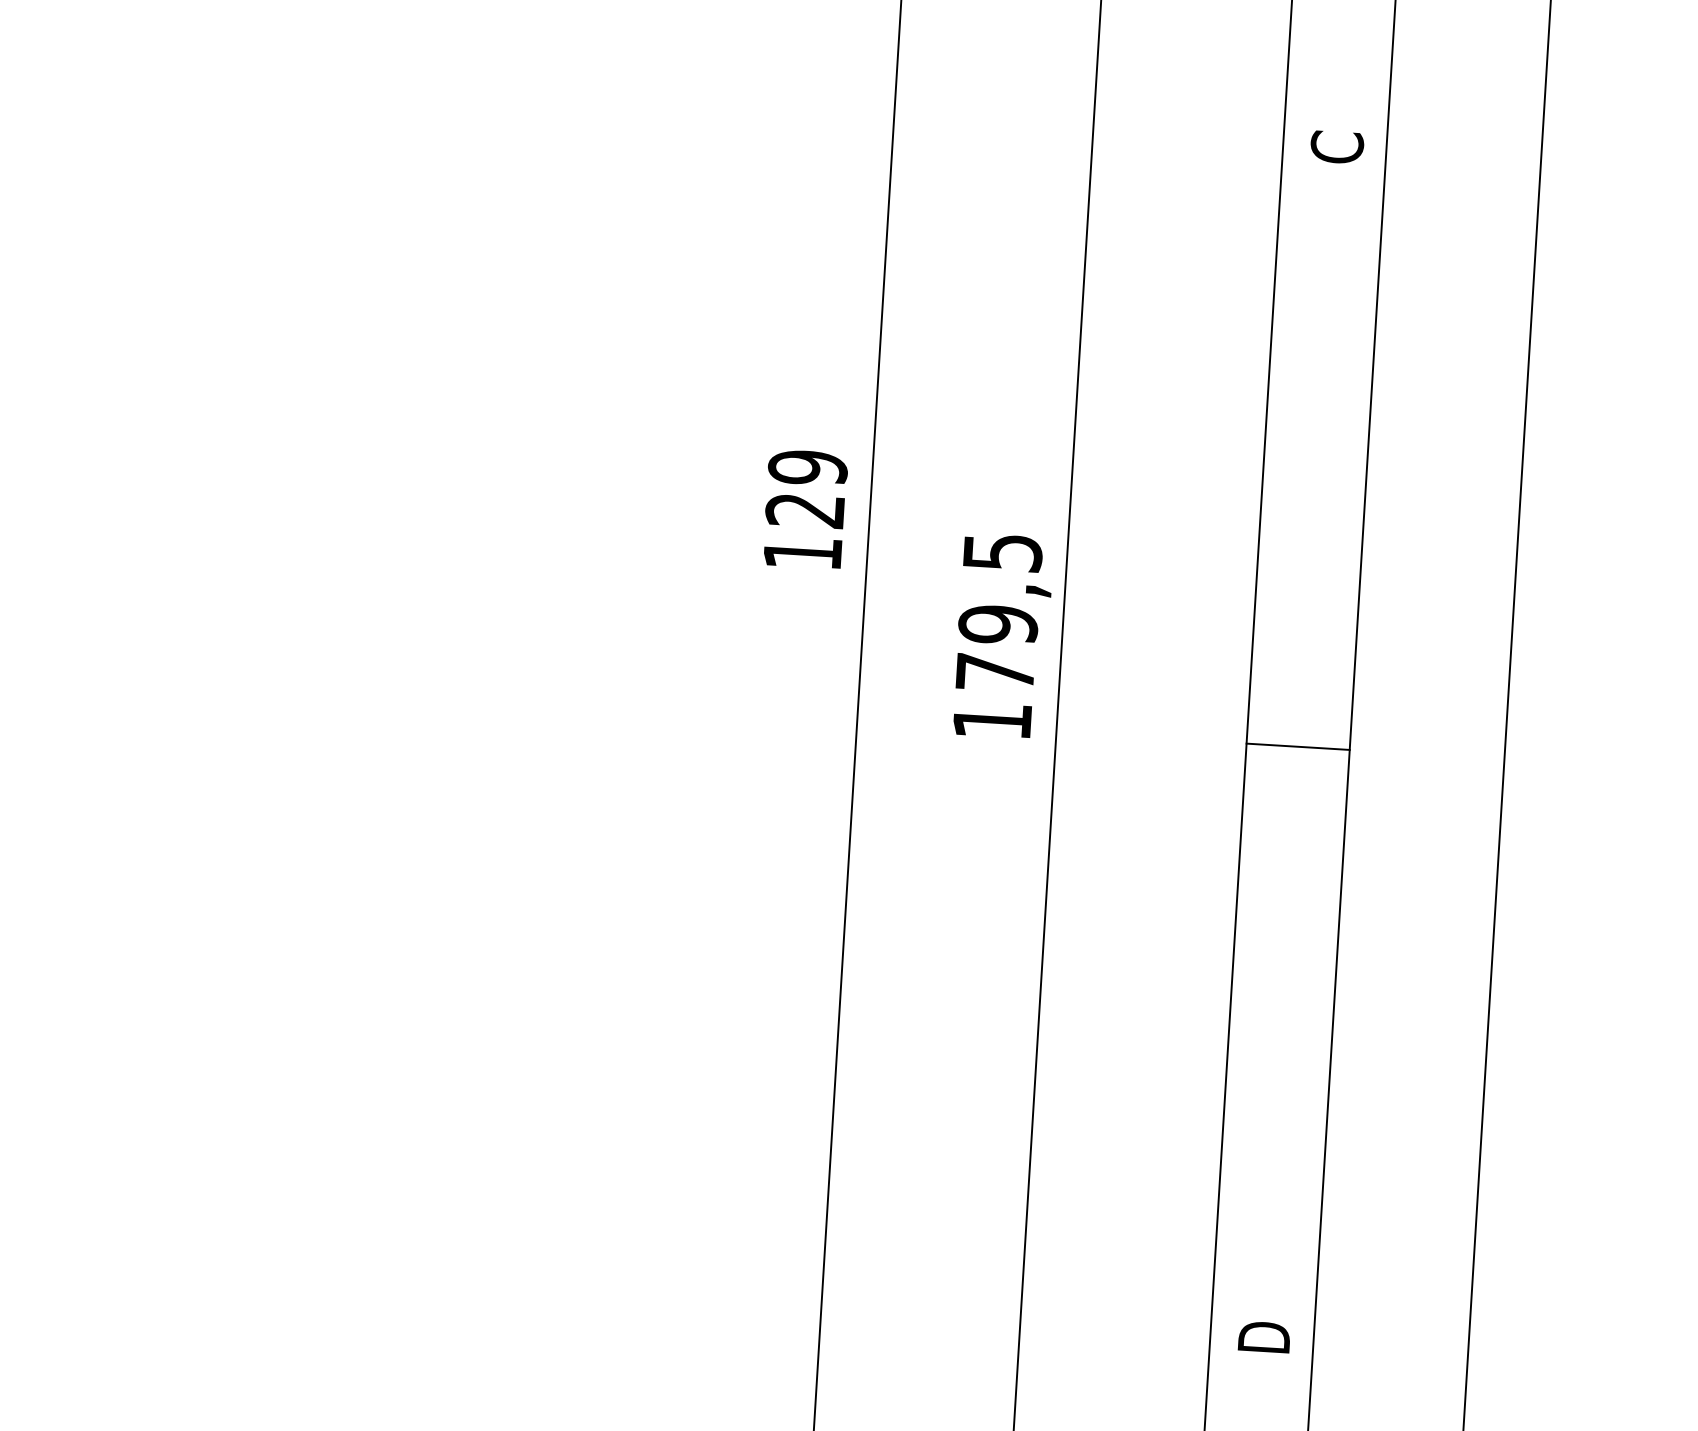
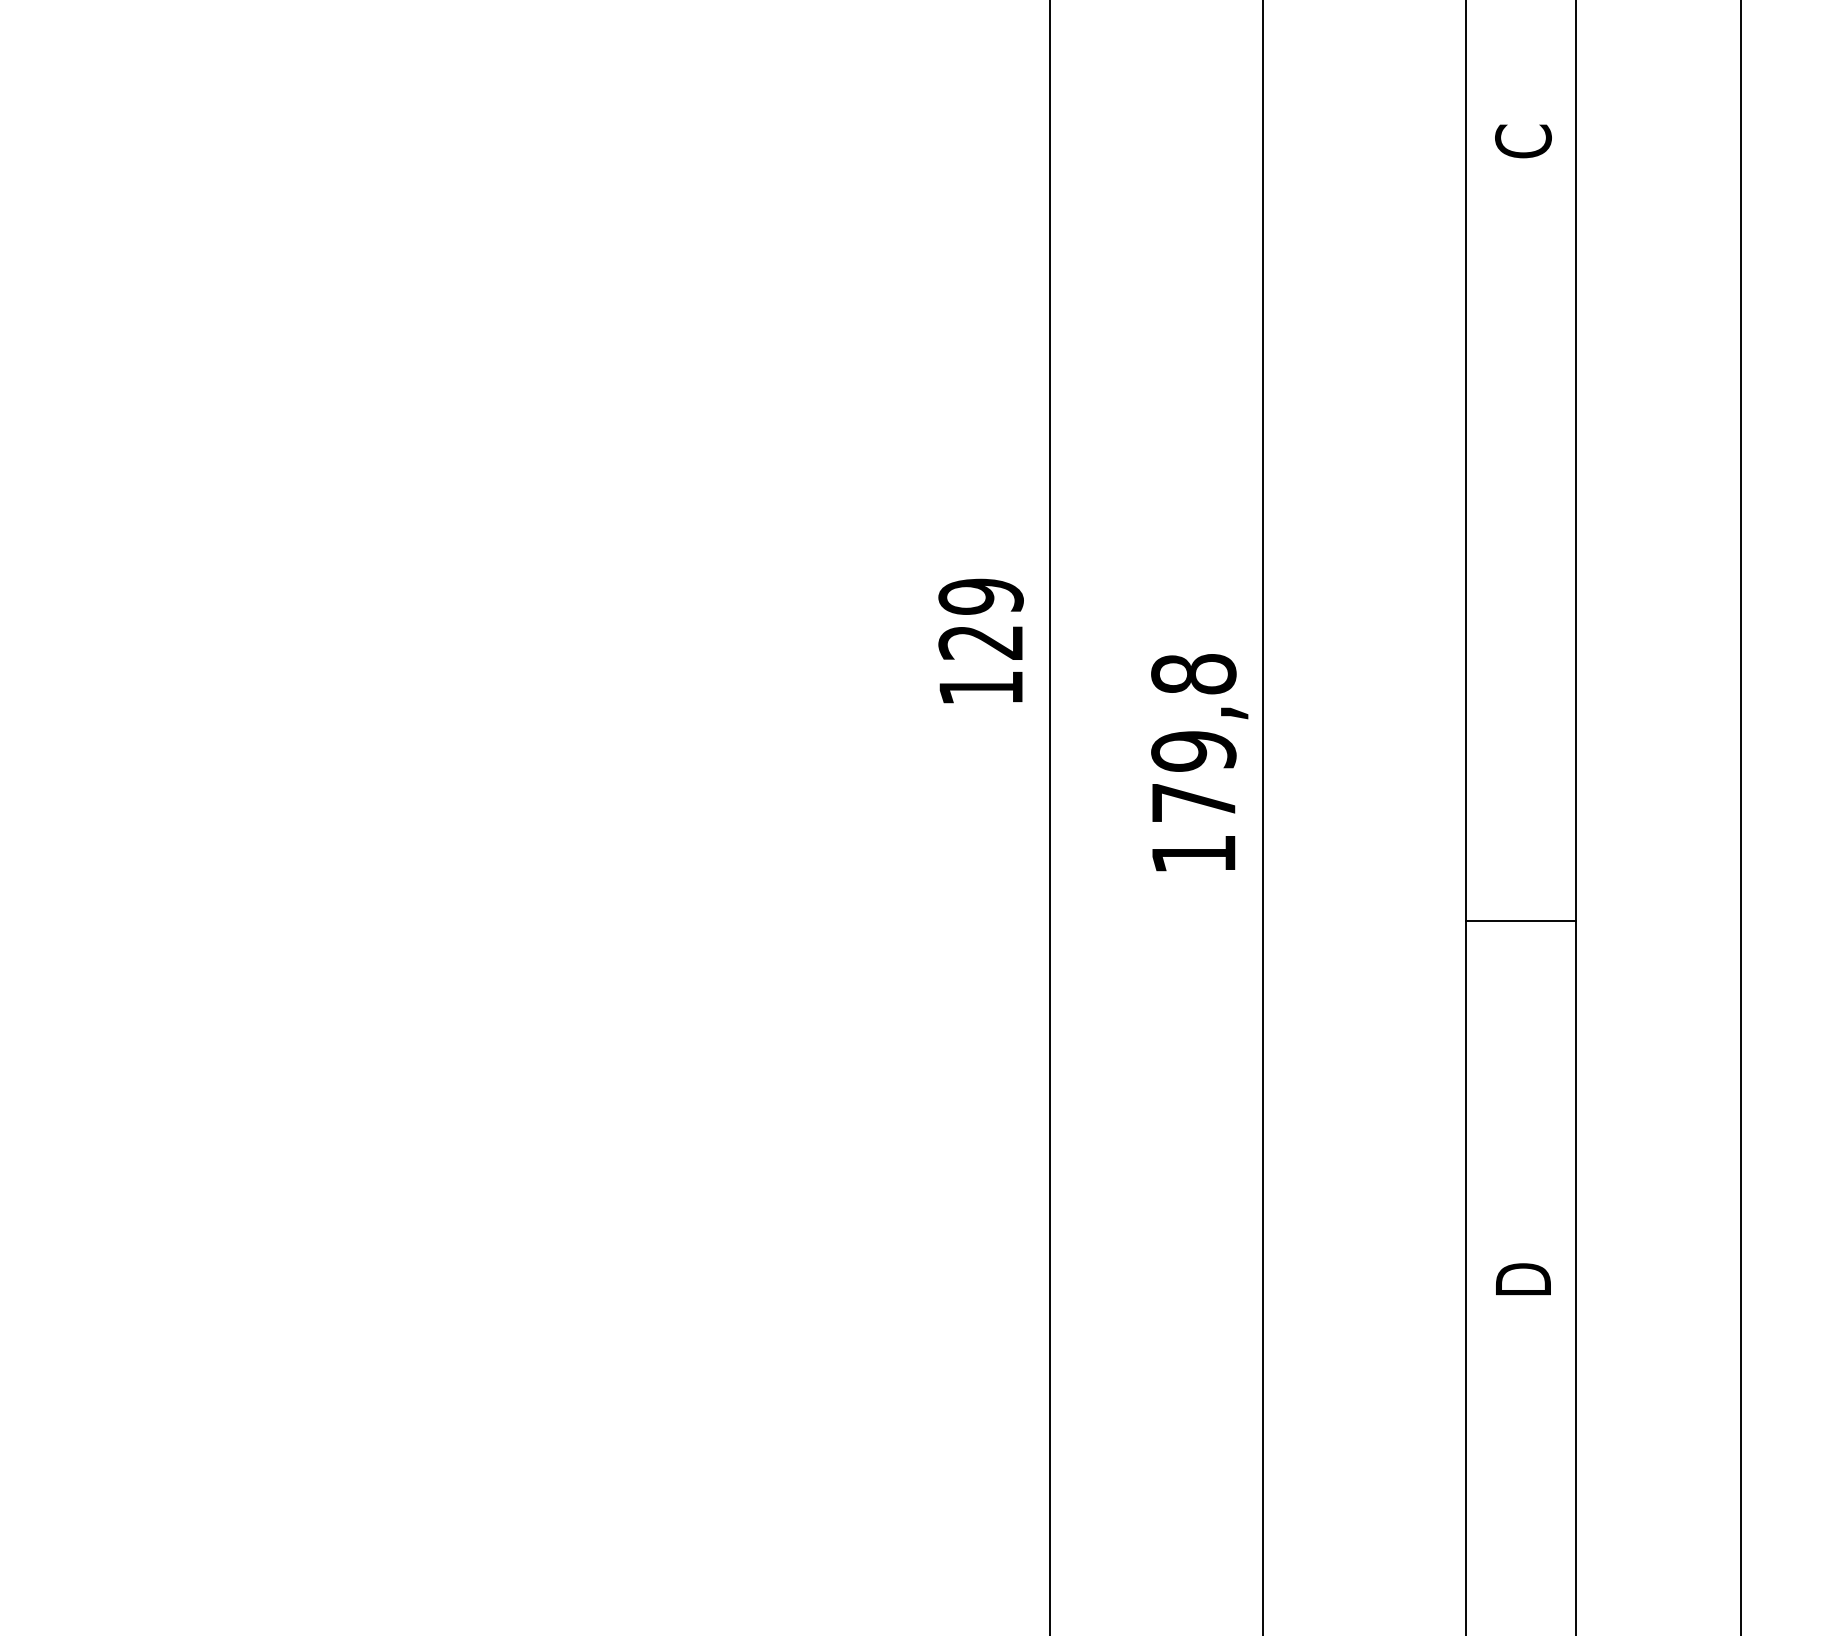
text: (1337, 147) -> (1523, 141), moved
text: (1002, 552) -> (1193, 674), 179,5 -> 179,8
line: (1297, 746) -> (1520, 920), moved
text: (1264, 1336) -> (1523, 1278), moved

